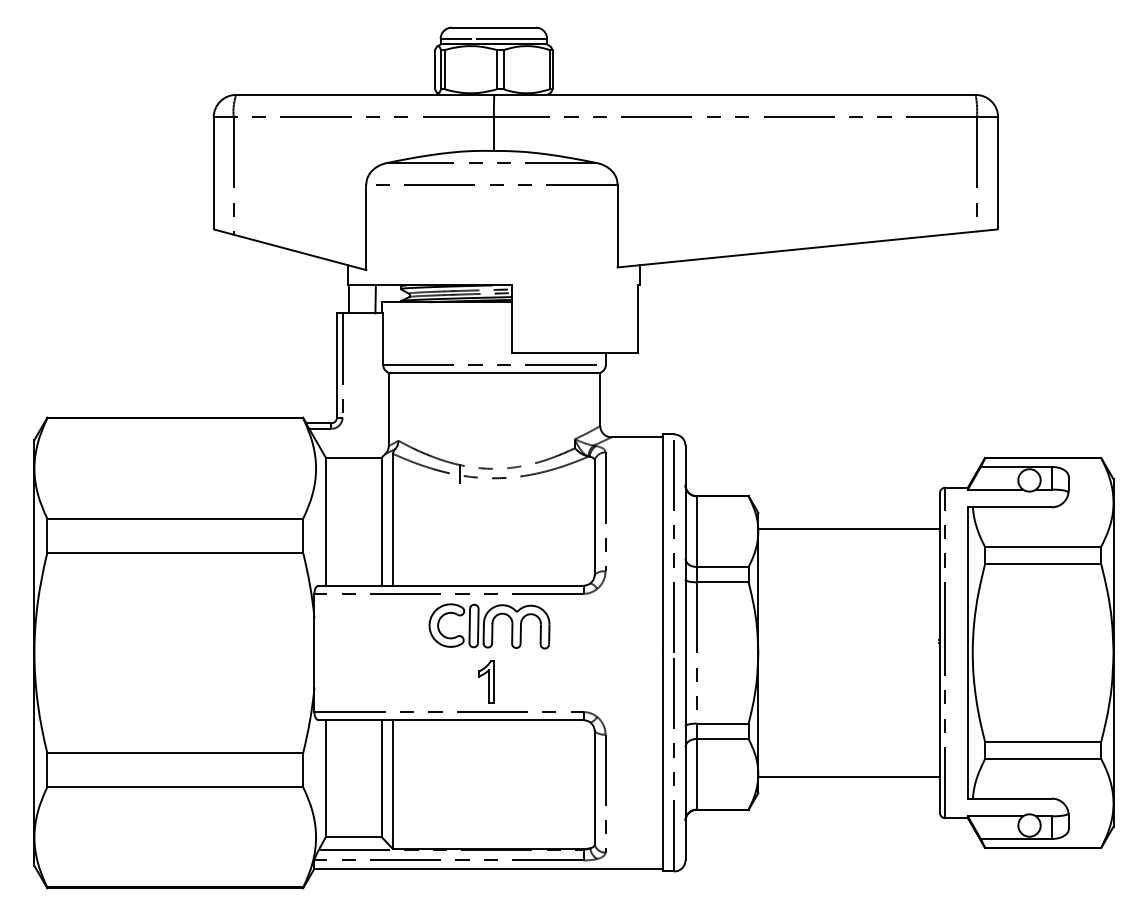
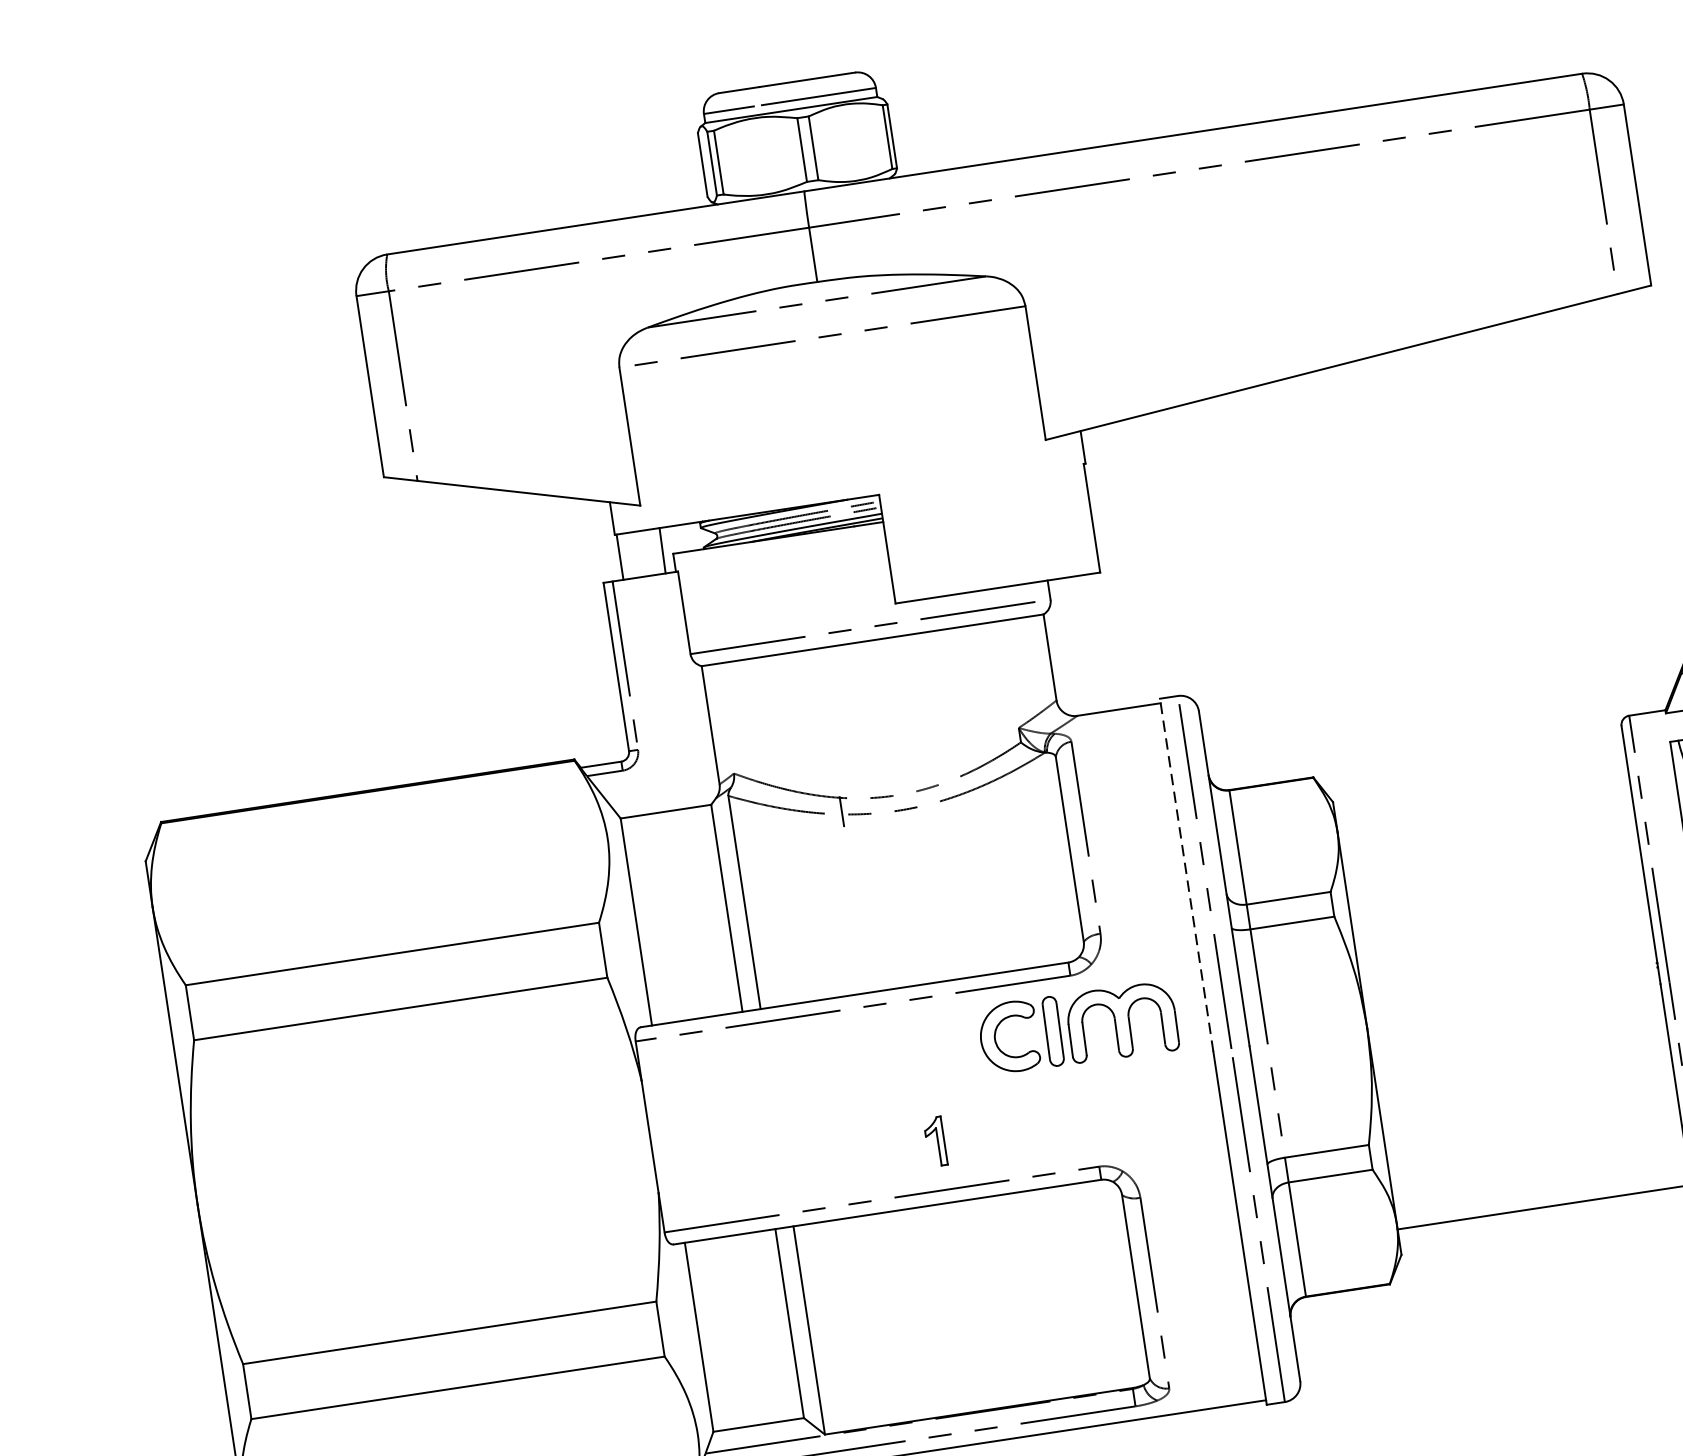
line: (848, 528) -> (1482, 805), removed
line: (663, 543) -> (1187, 874), solid -> dashed
part: (489, 626) -> (1078, 1028), moved
part: (486, 681) -> (935, 1140), size x0.7

